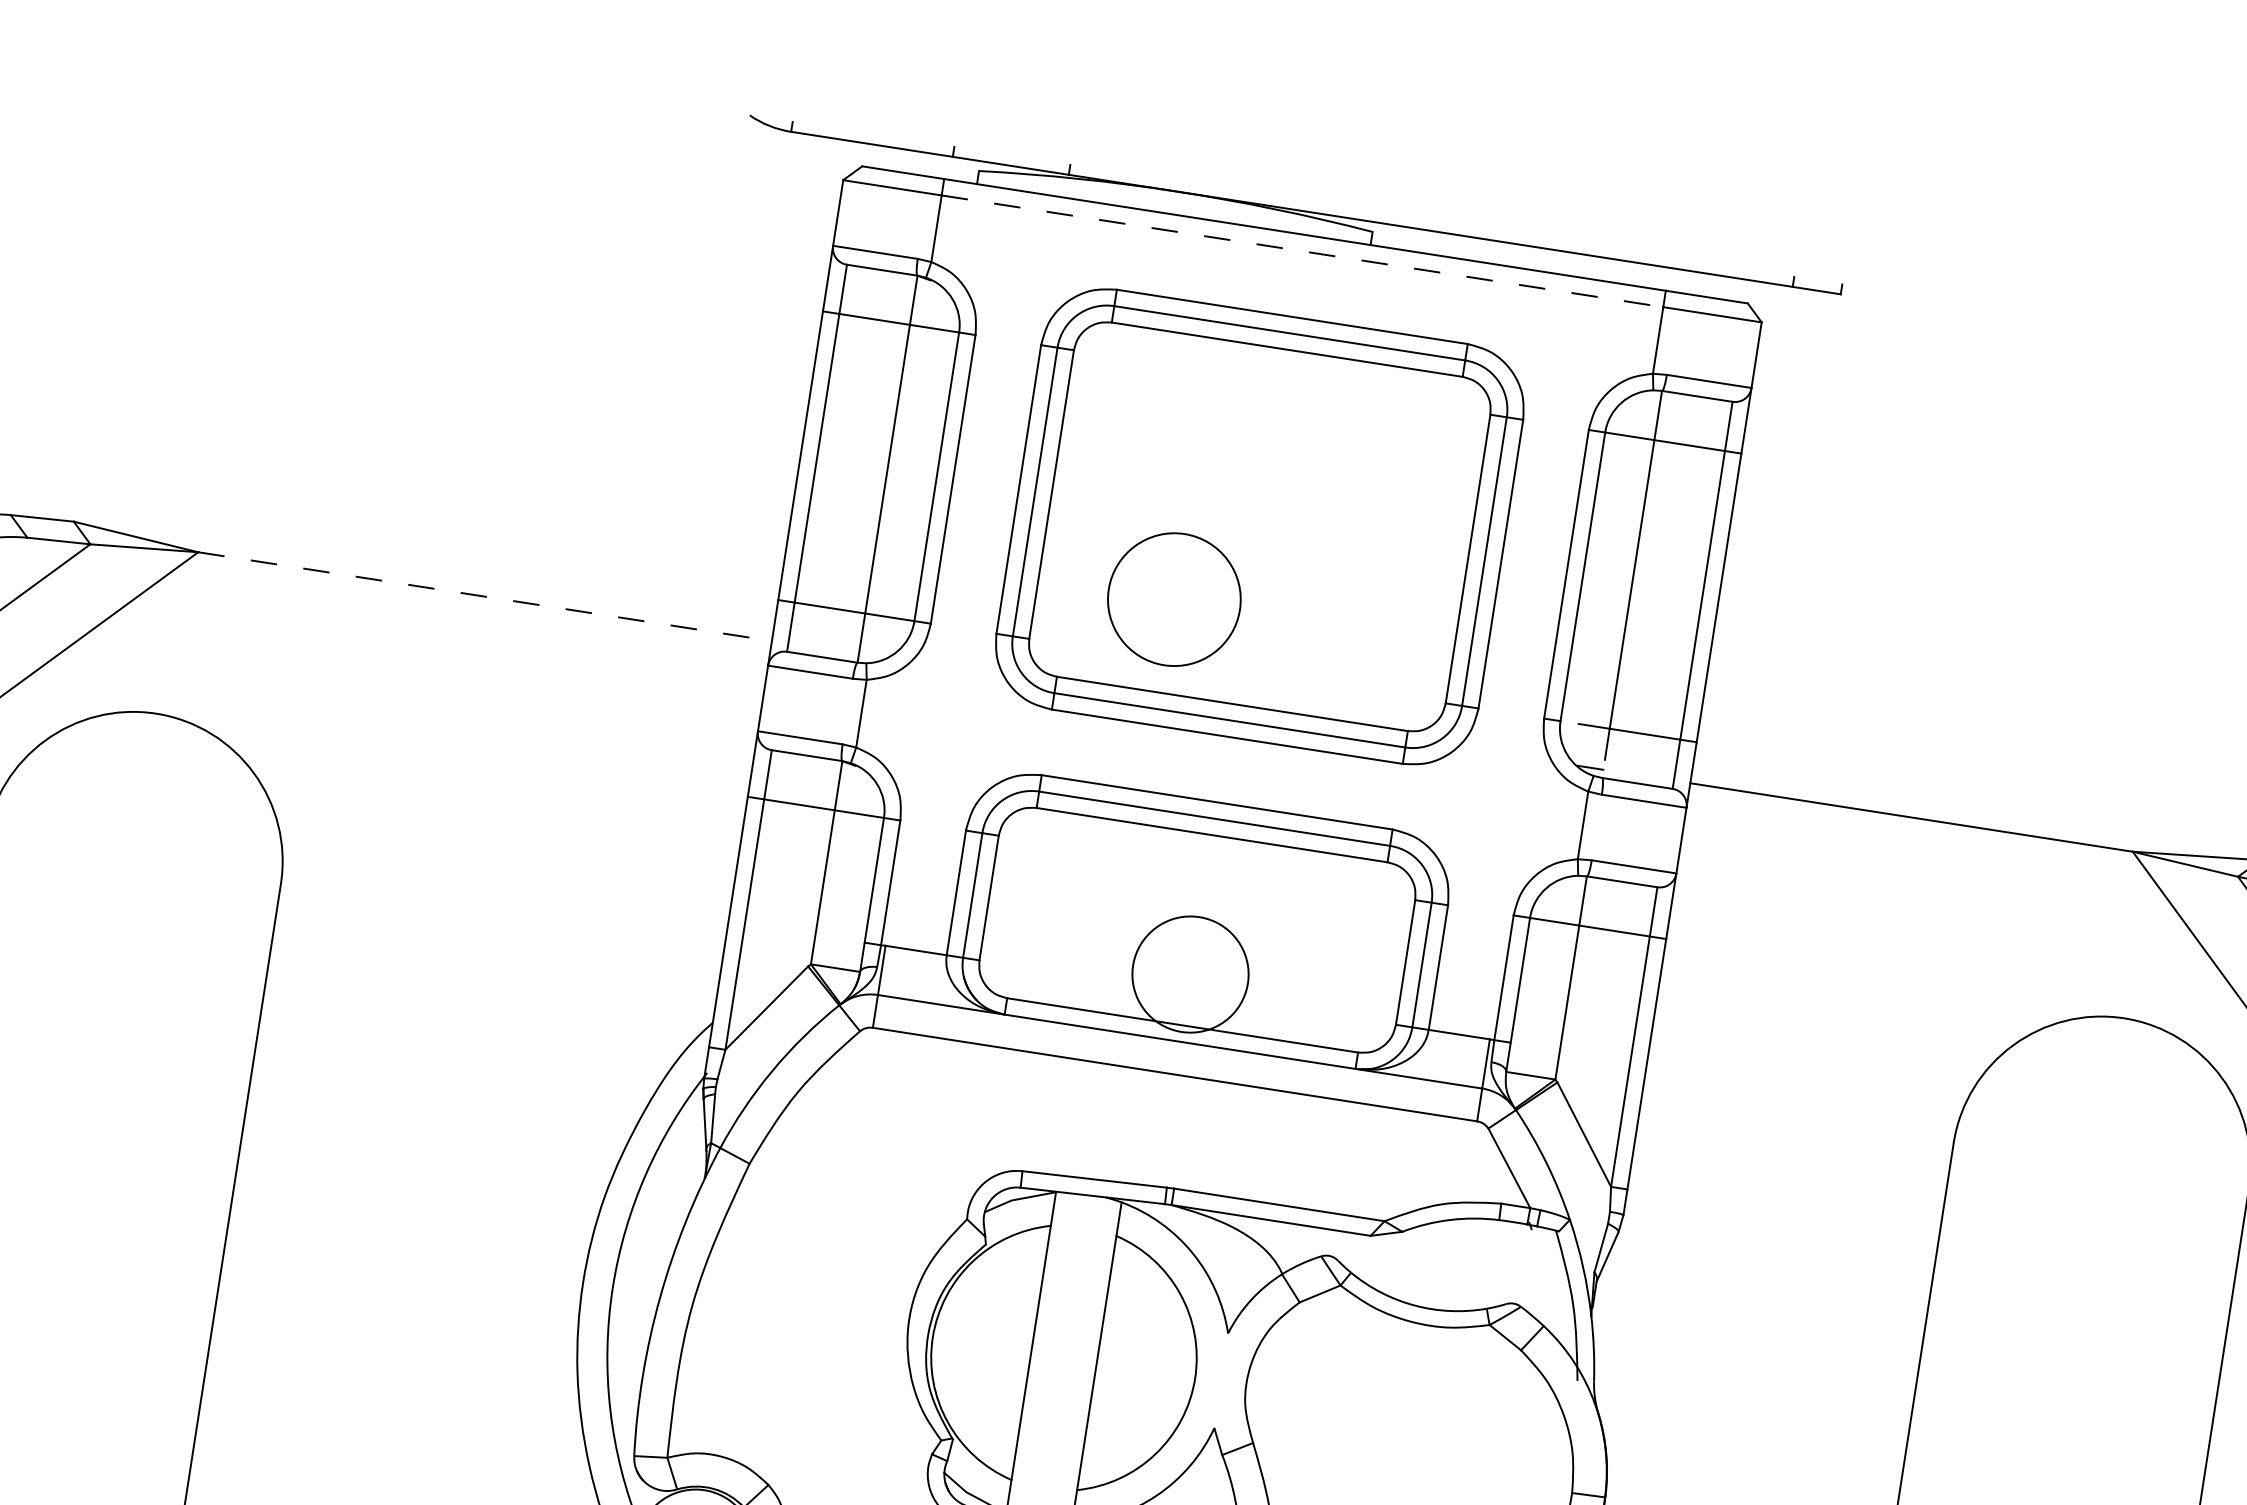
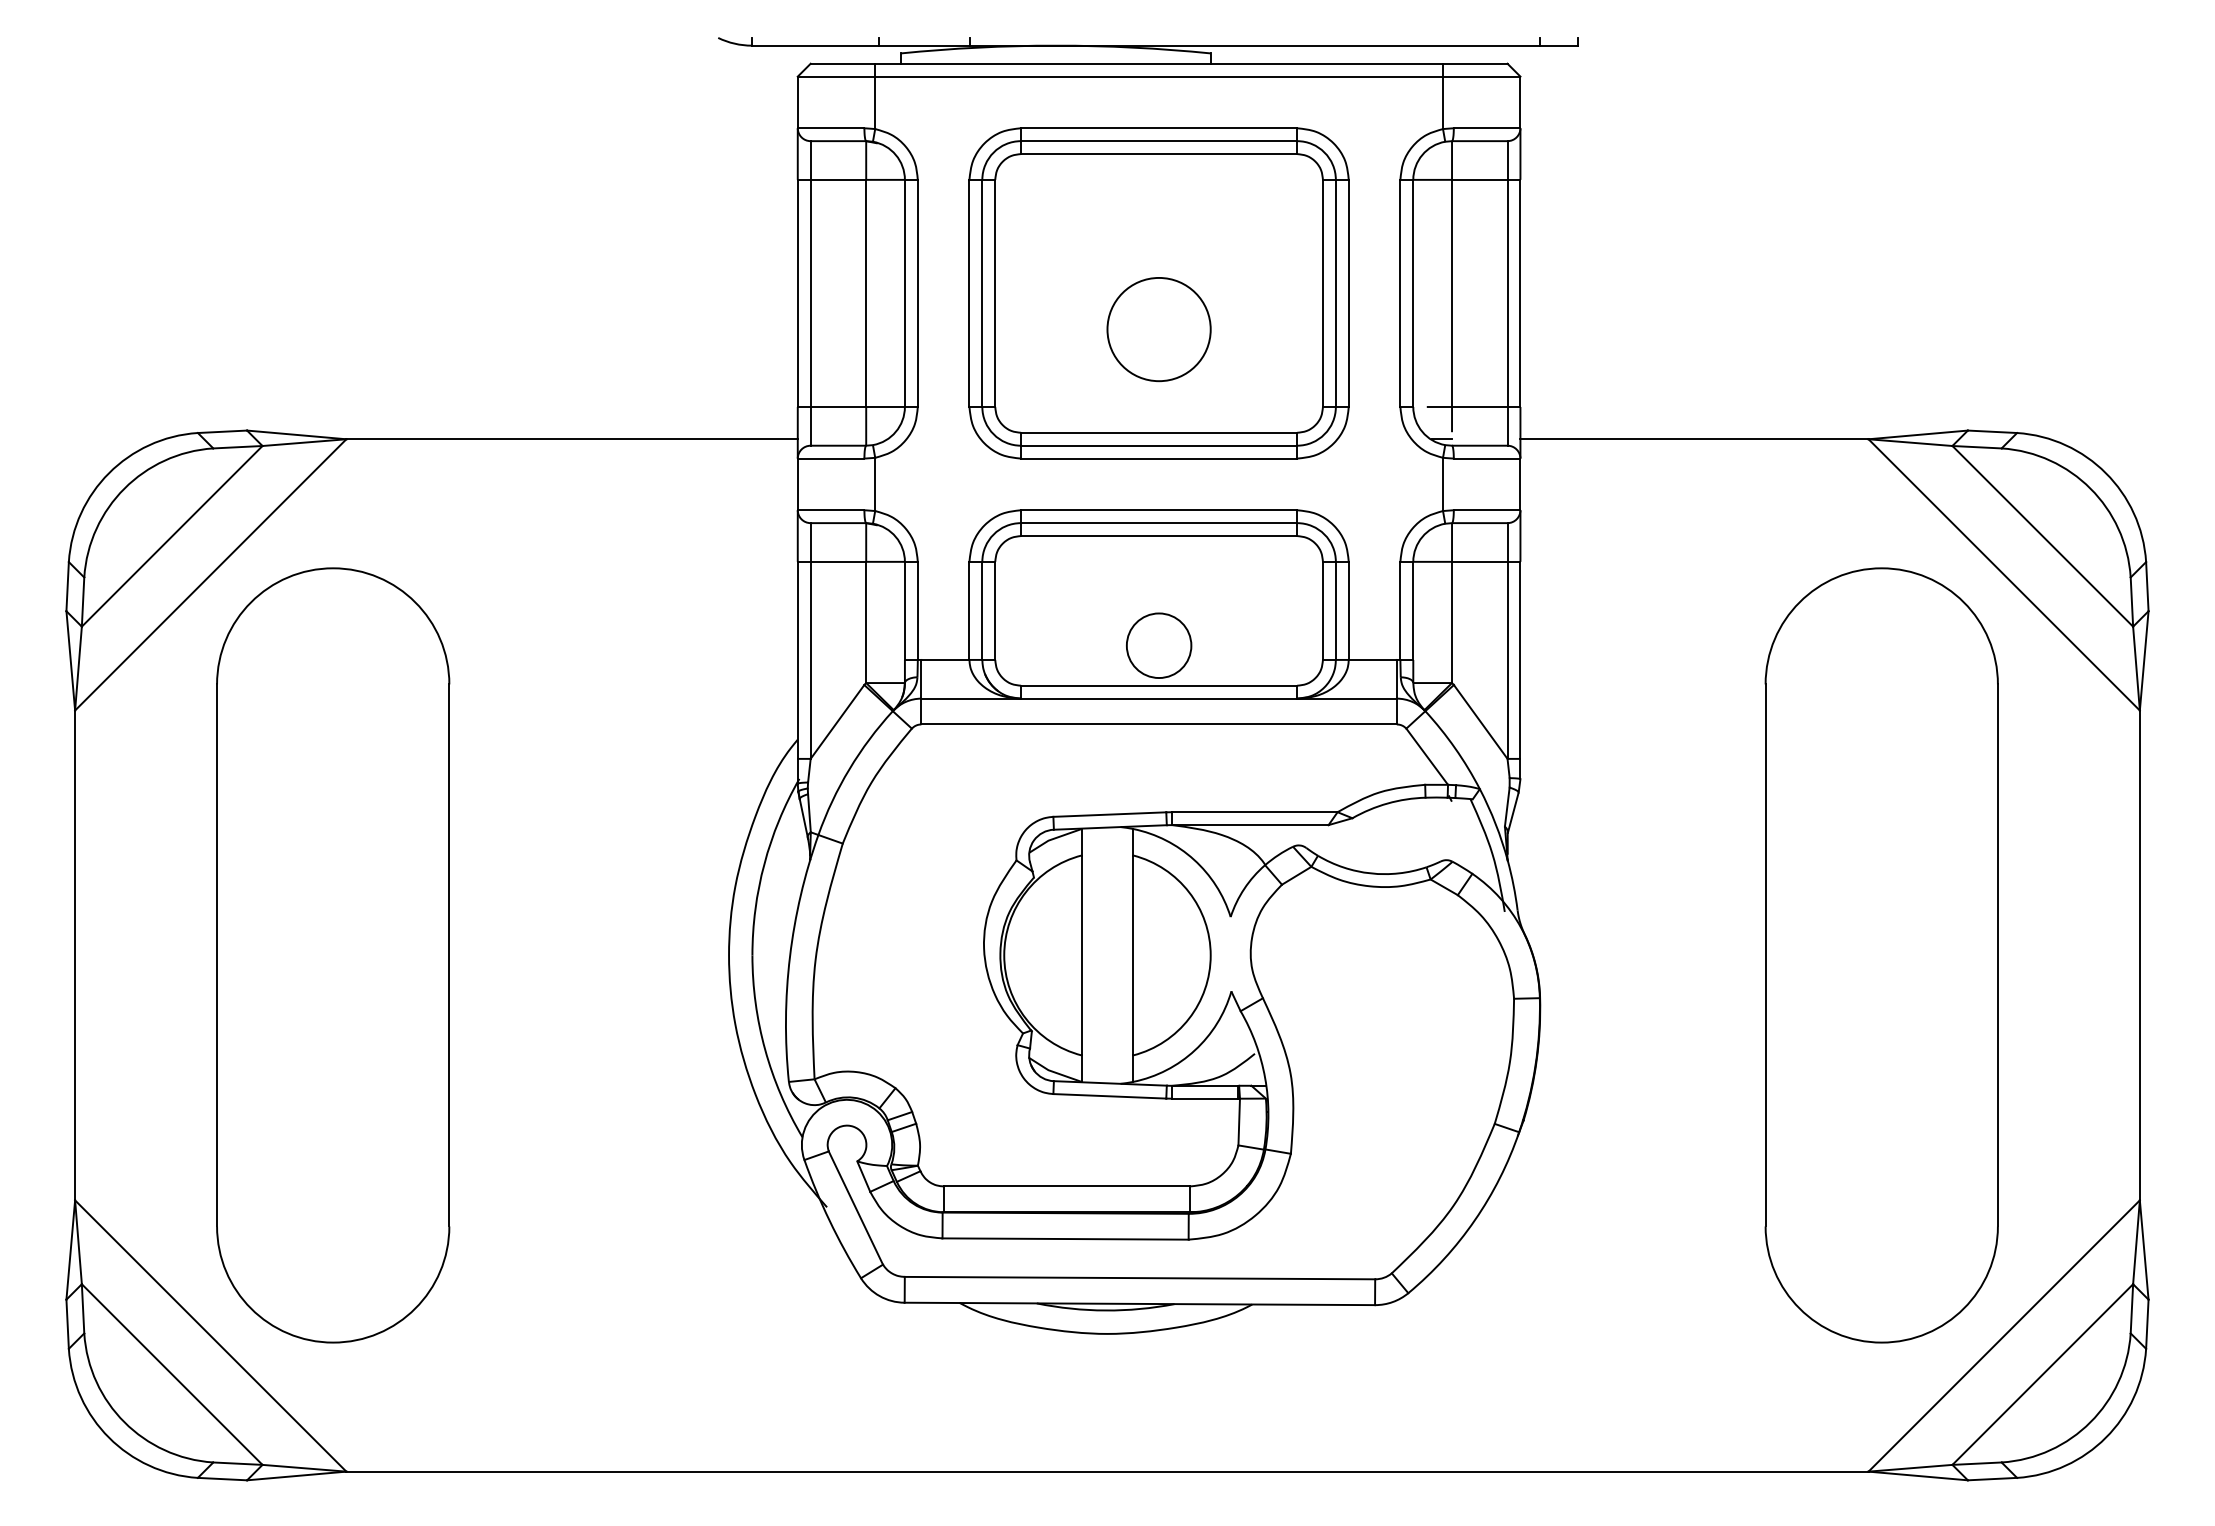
line: (1303, 251) -> (1159, 76), dashed -> solid
line: (485, 597) -> (572, 439), dashed -> solid
circle: (1173, 599) -> (1158, 329), moved
circle: (1189, 974) -> (1158, 645), size x0.71

